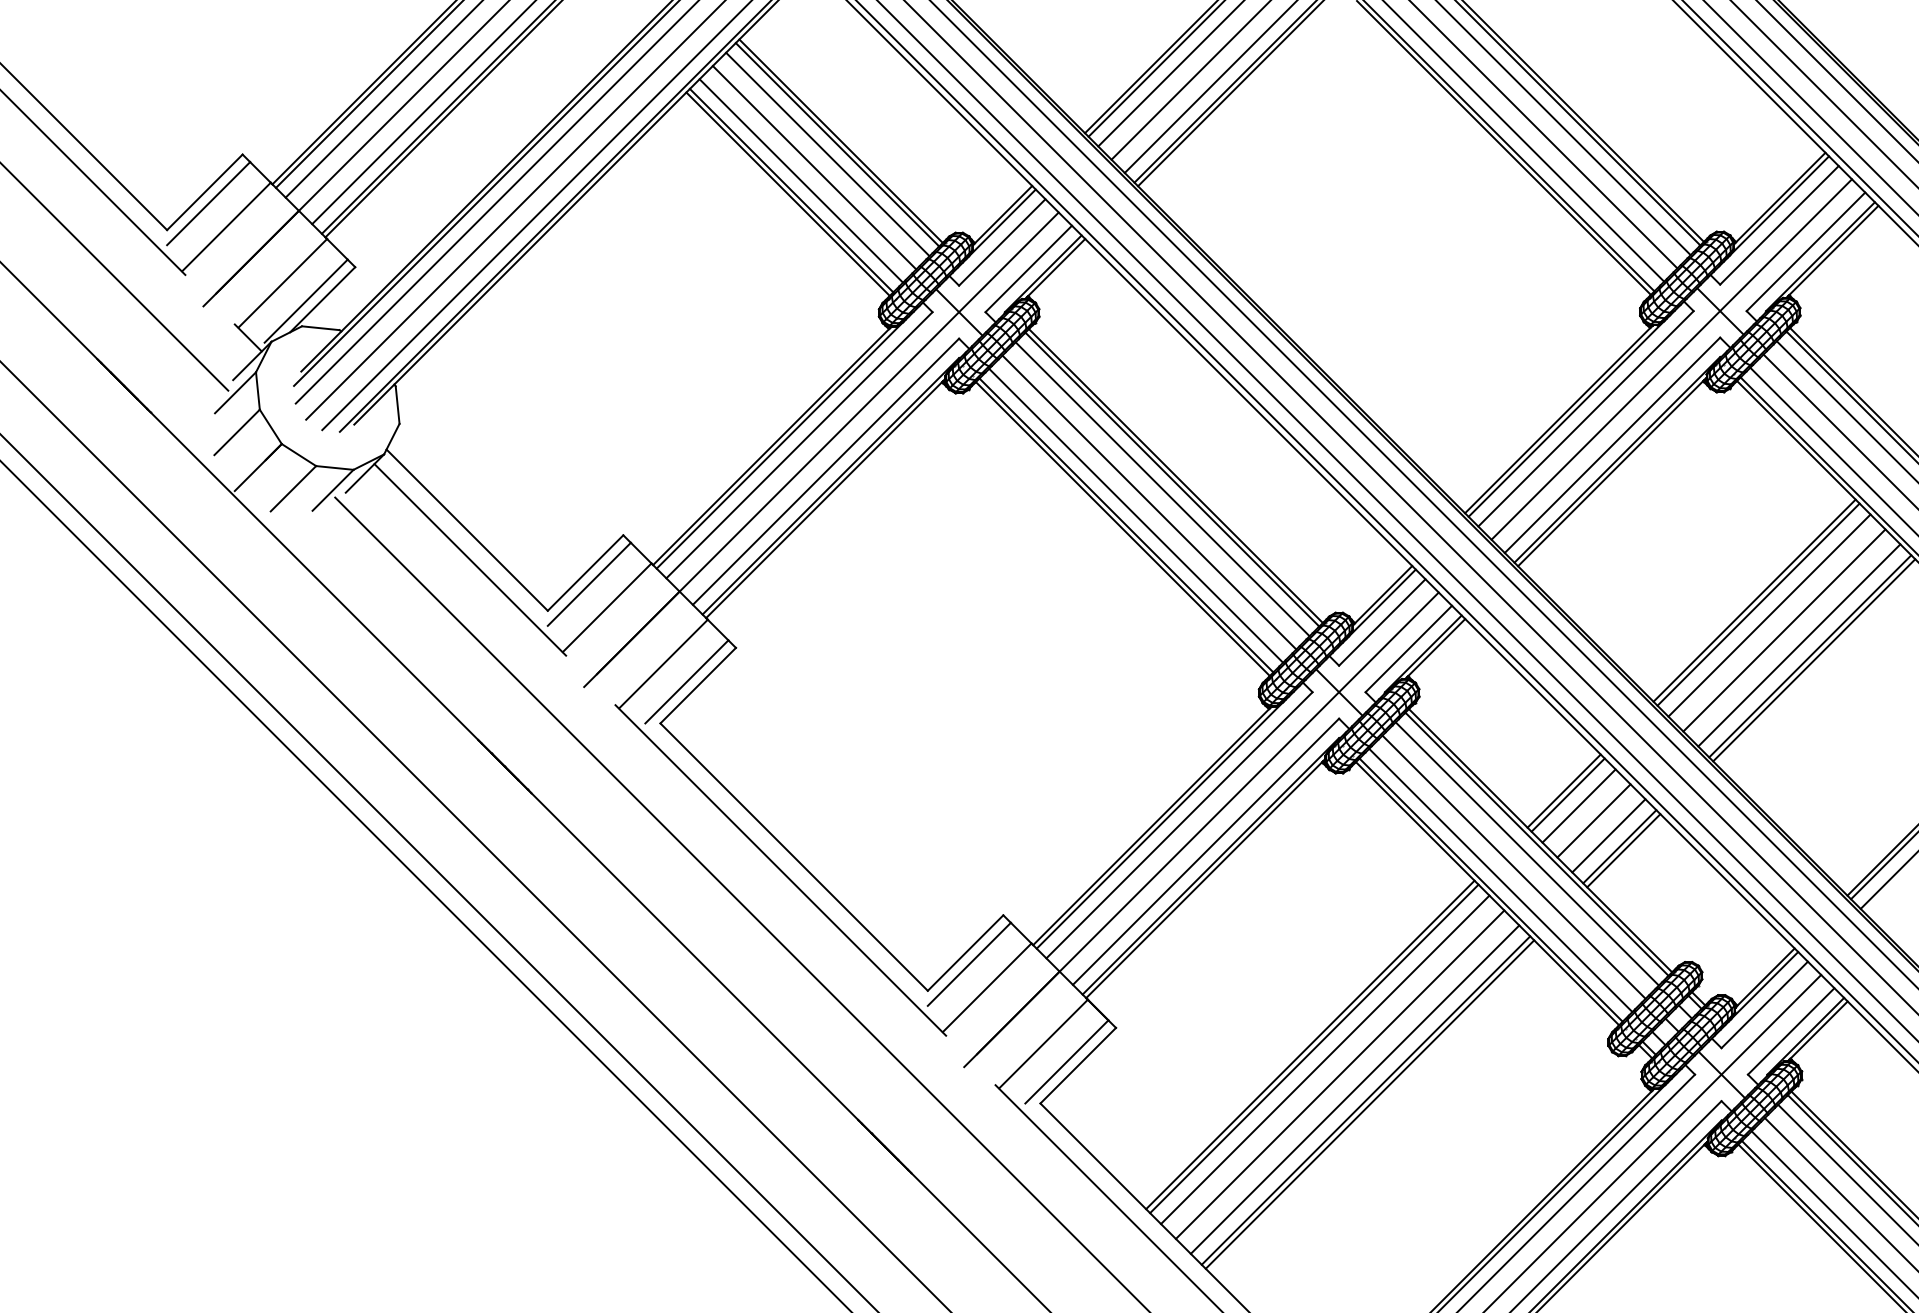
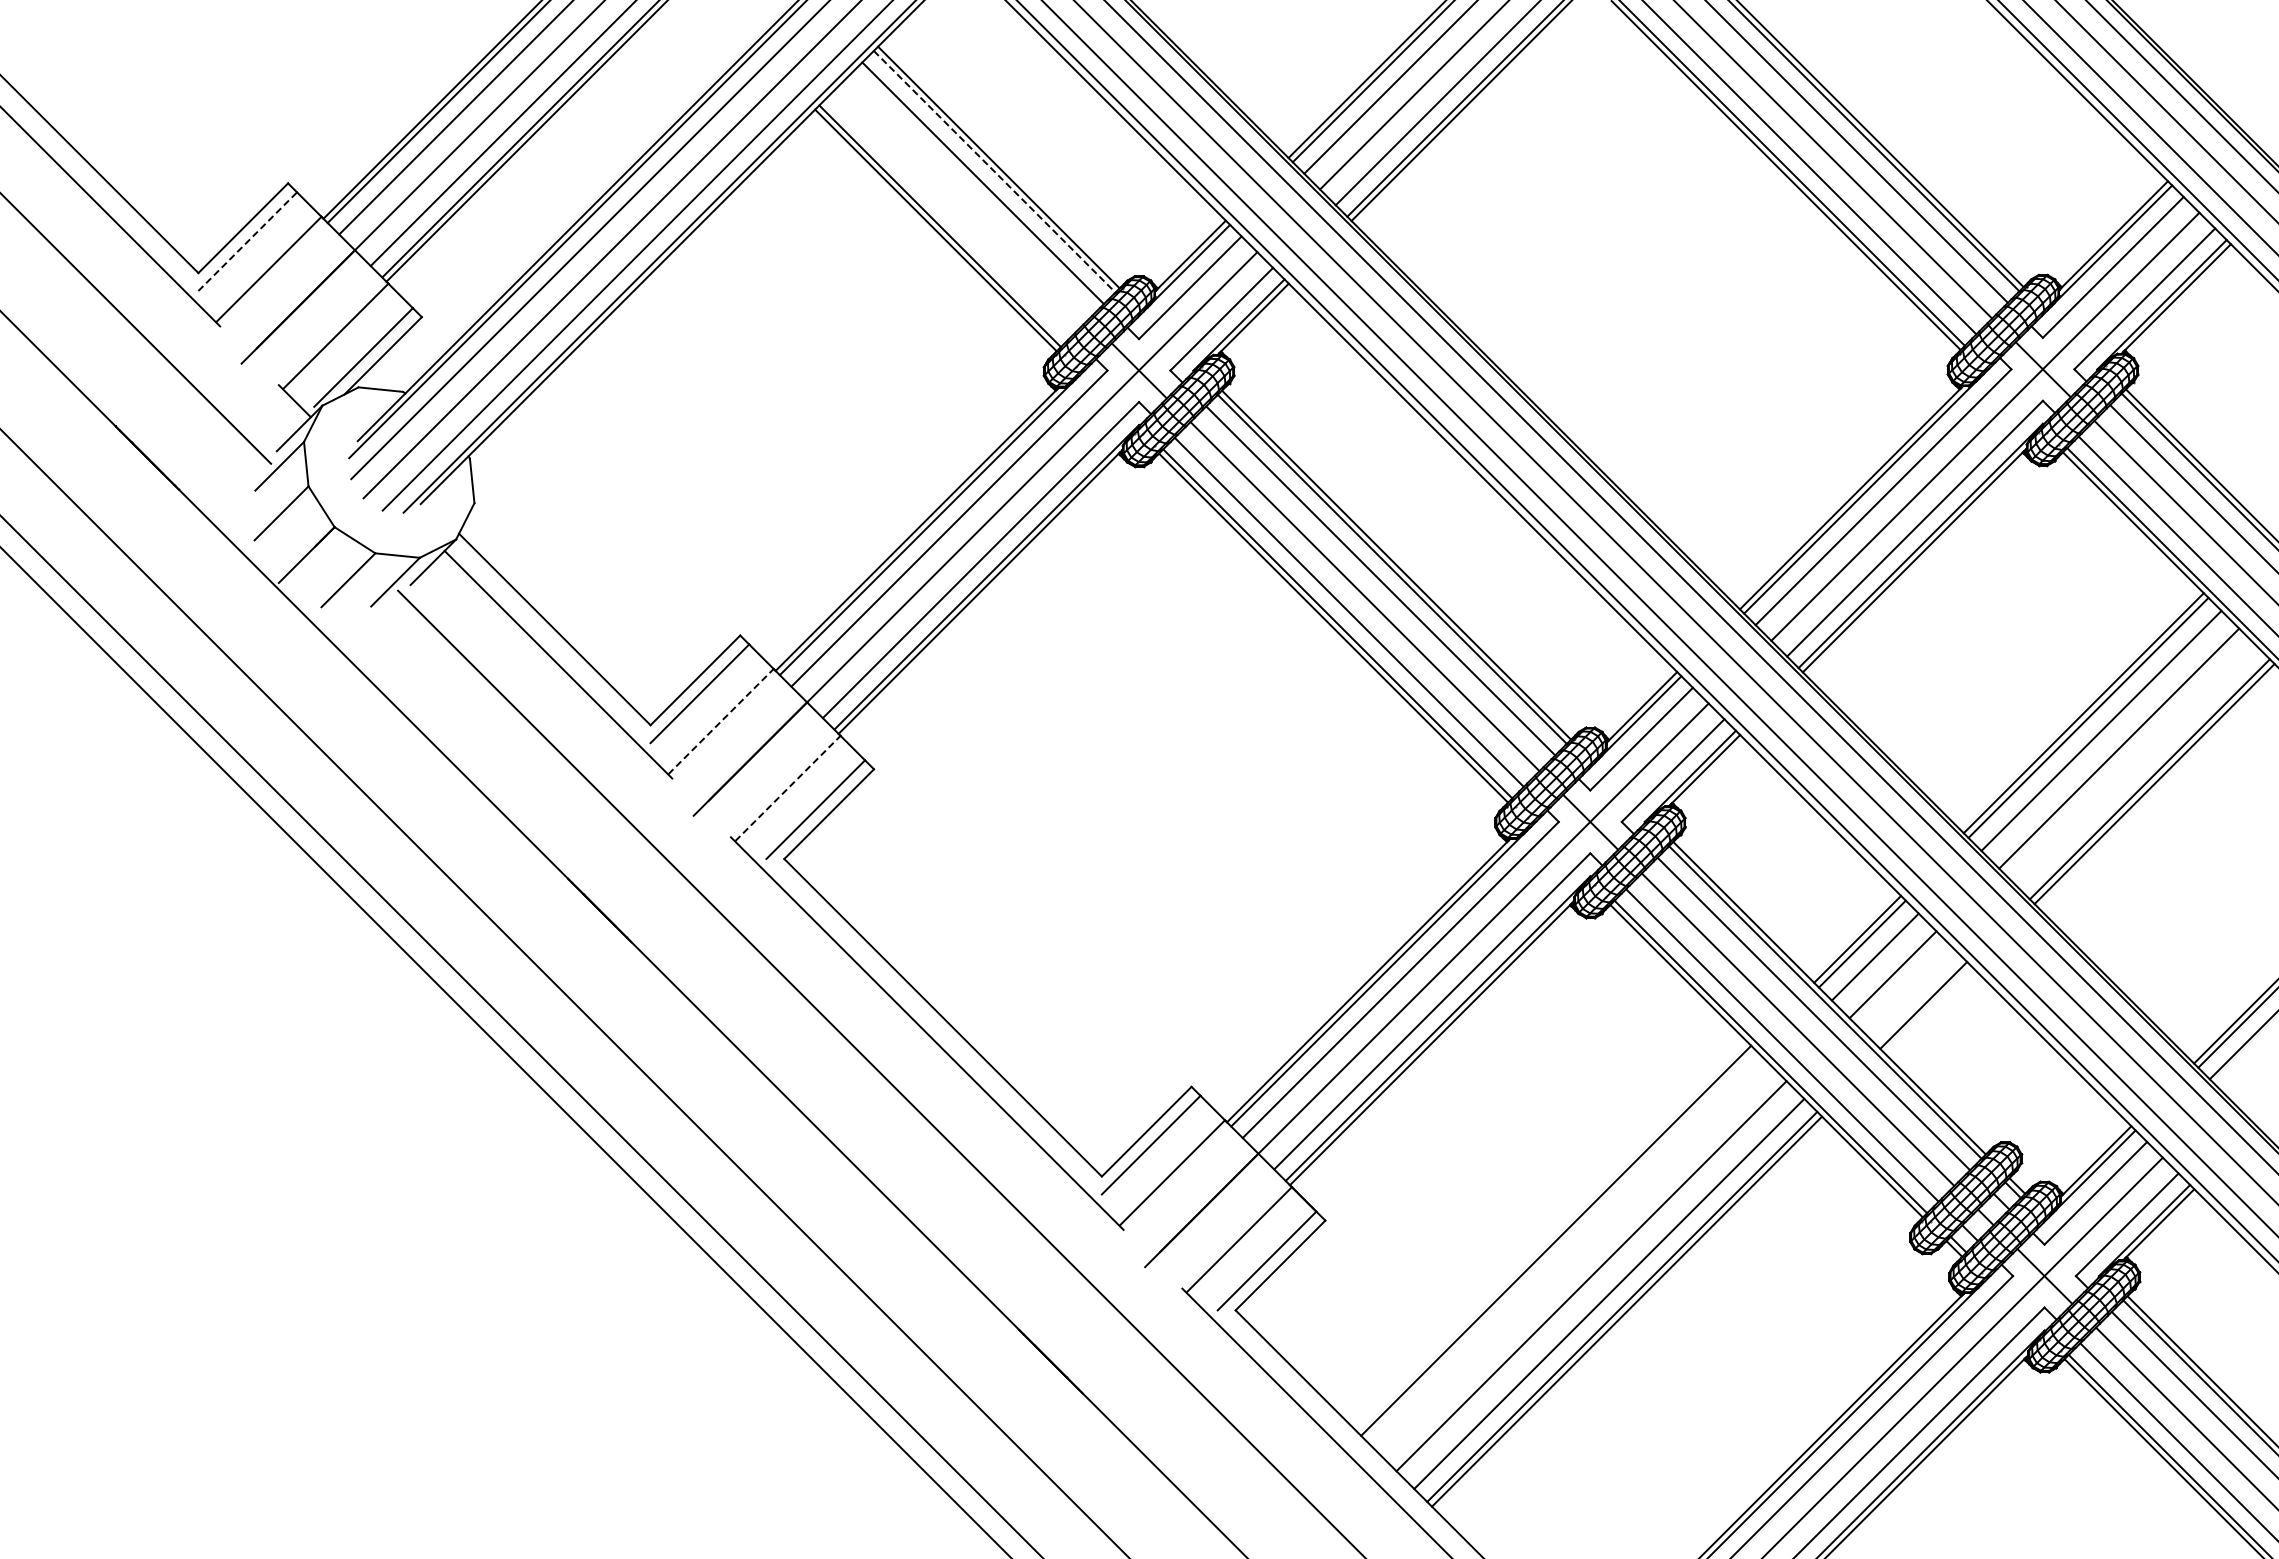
line: (837, 144) -> (994, 171), solid -> dashed
line: (814, 167) -> (967, 198), removed
line: (801, 180) -> (951, 214), removed
line: (208, 203) -> (247, 241), solid -> dashed
line: (607, 607) -> (721, 721), solid -> dashed
line: (1798, 645) -> (2136, 766), removed
line: (663, 664) -> (788, 788), solid -> dashed
line: (1608, 835) -> (1910, 992), removed
line: (1622, 850) -> (1927, 1009), removed
line: (1313, 1048) -> (1560, 1245), removed
line: (1324, 1059) -> (1573, 1258), removed

